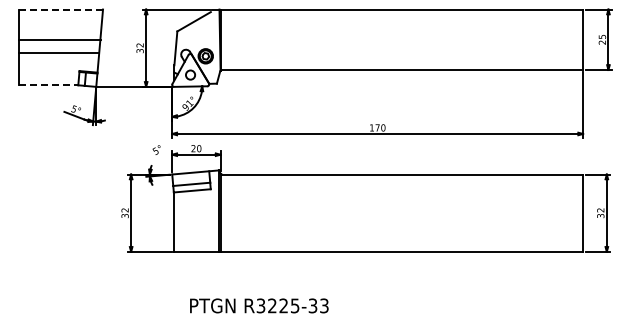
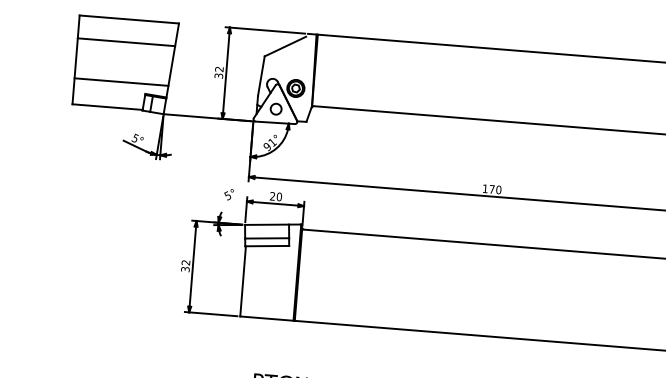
line: (60, 9) -> (128, 19), dashed -> solid
line: (59, 39) -> (125, 41), moved
line: (58, 52) -> (121, 81), moved
line: (48, 84) -> (107, 106), dashed -> solid

